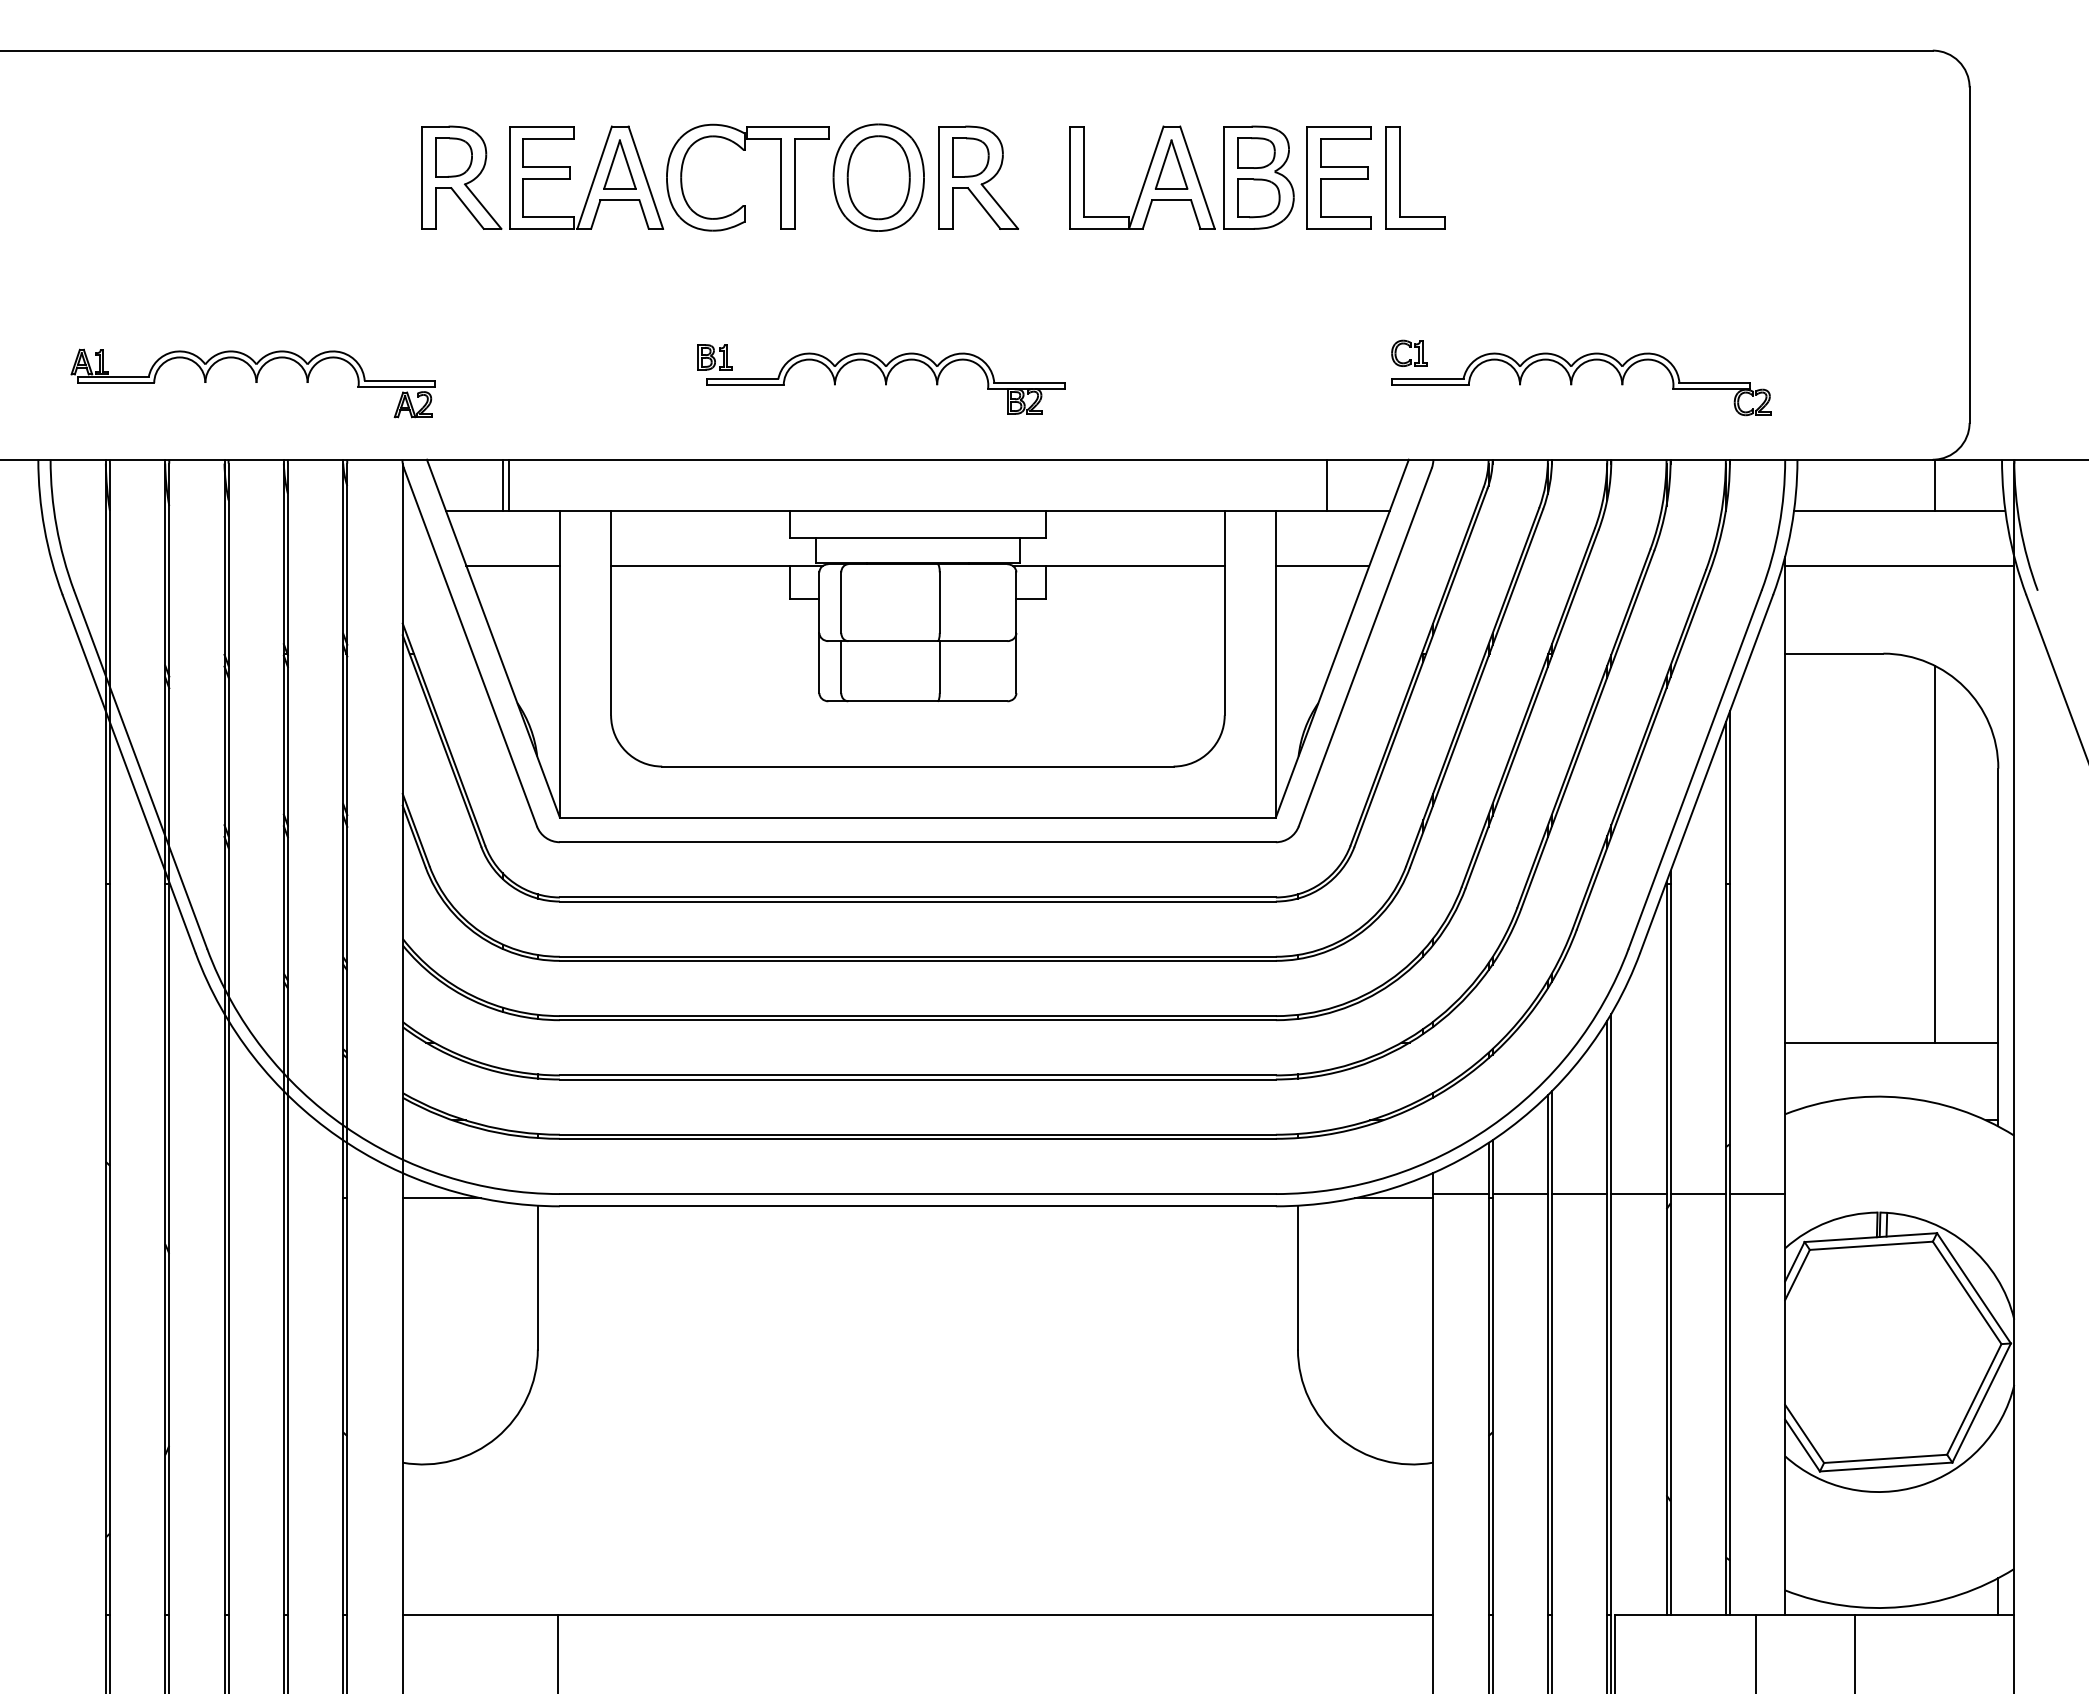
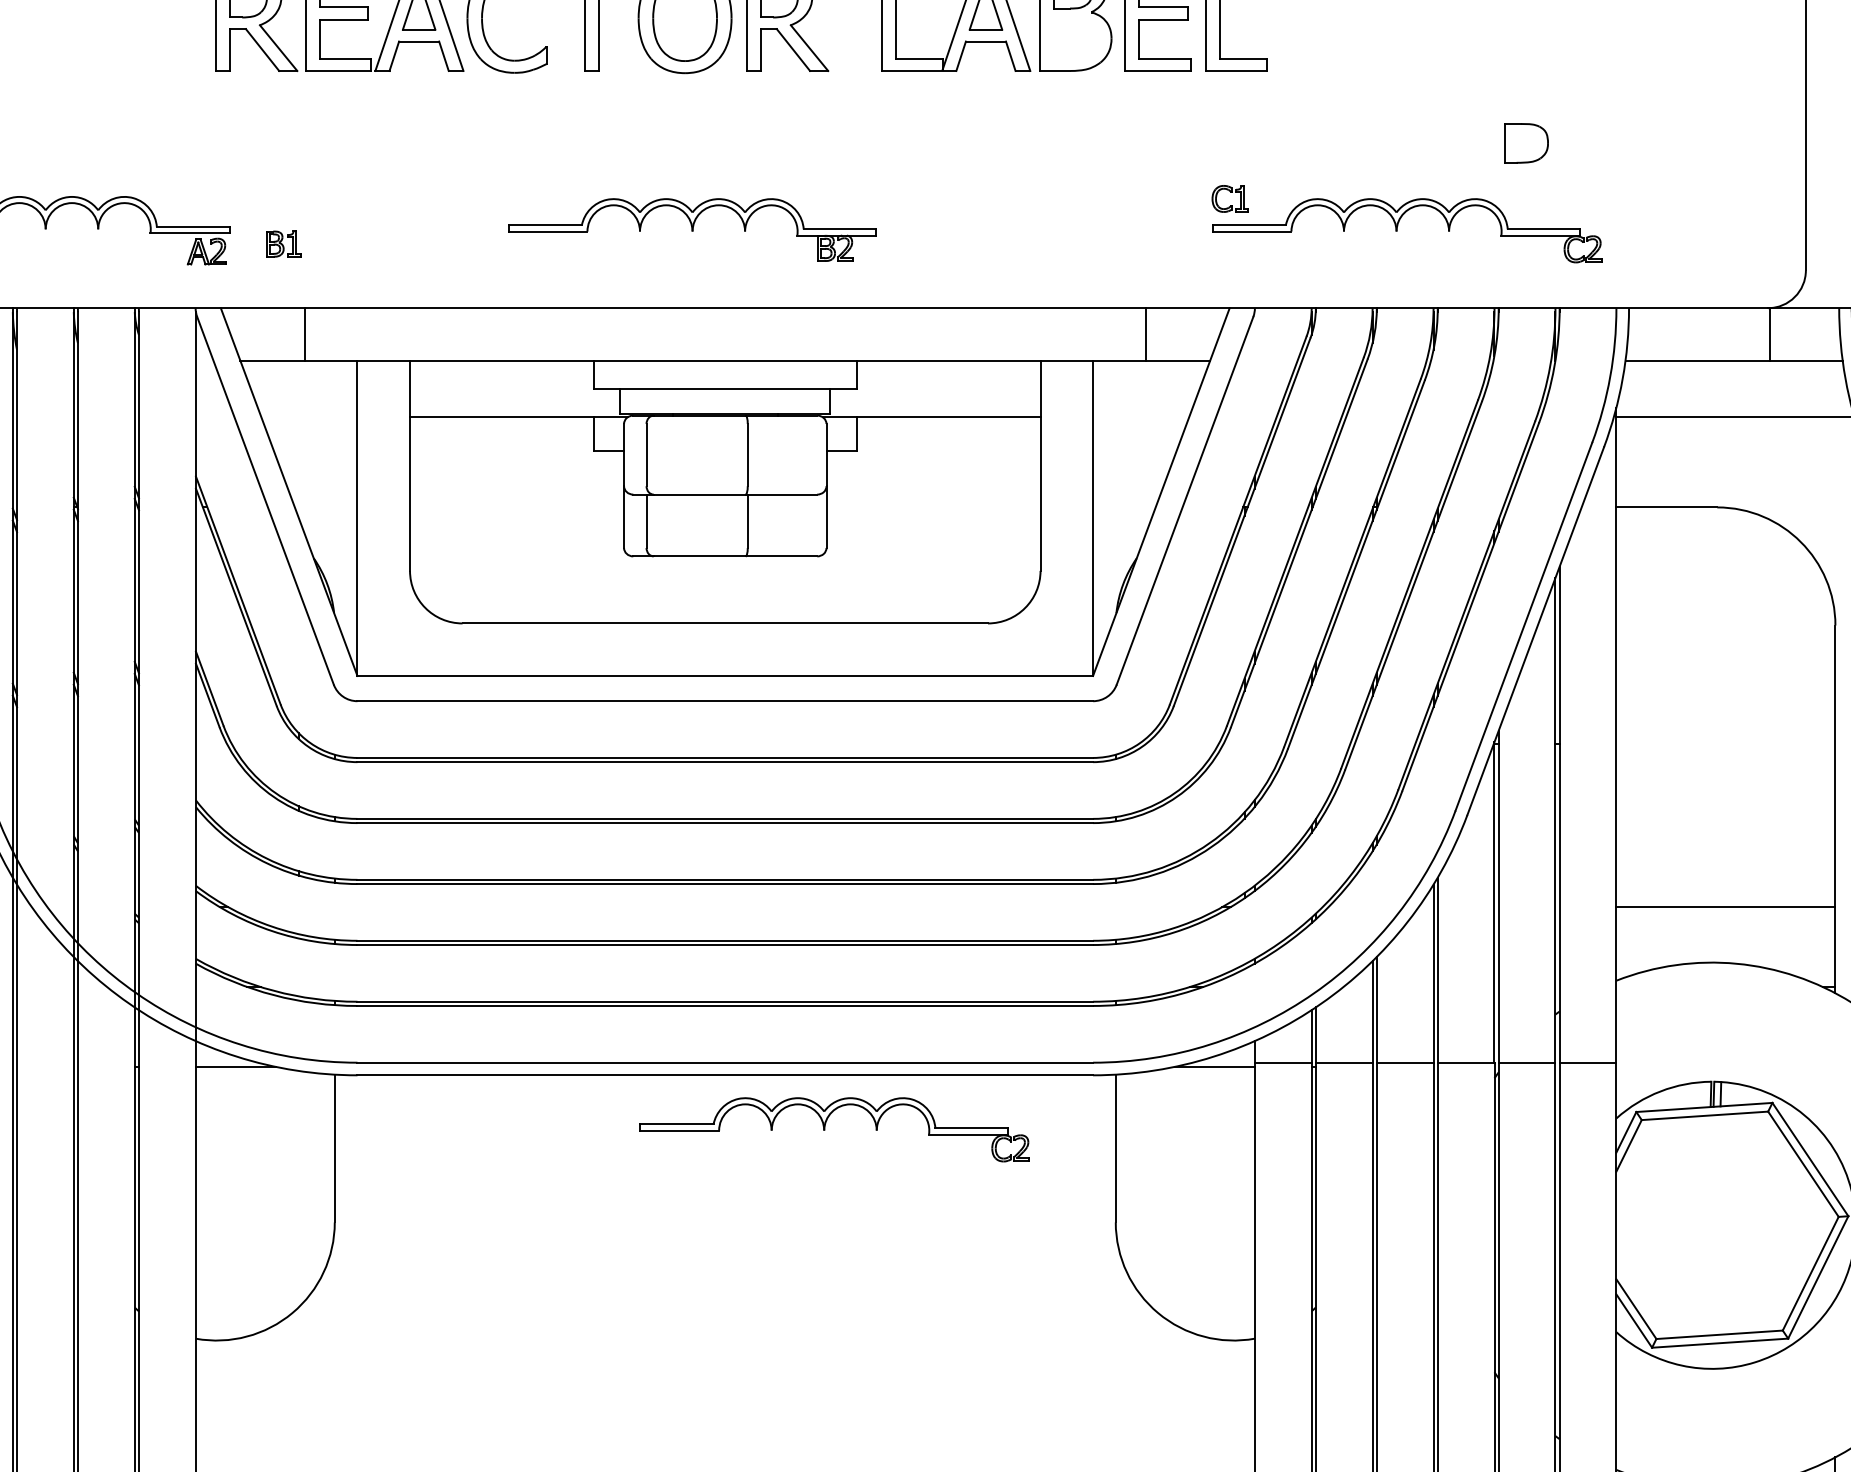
part: (1258, 198) -> (1526, 143), moved
part: (714, 357) -> (283, 244), moved
line: (502, 484) -> (298, 333), removed
line: (512, 565) -> (308, 416), removed
line: (1322, 565) -> (1141, 416), removed
line: (1934, 853) -> (1769, 712), removed
part: (1015, 1259) -> (825, 1129), added

